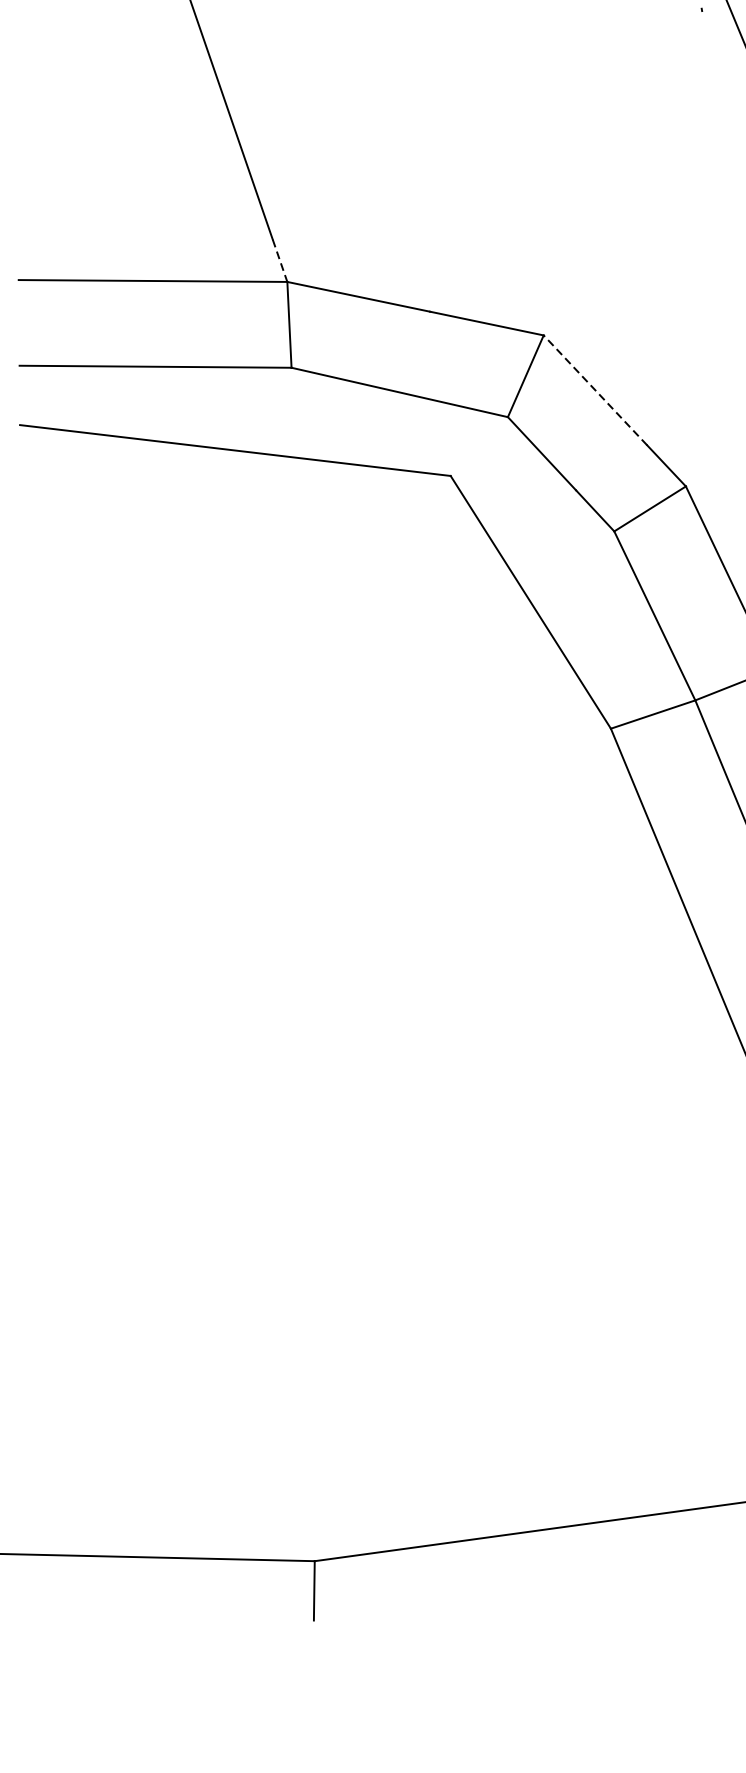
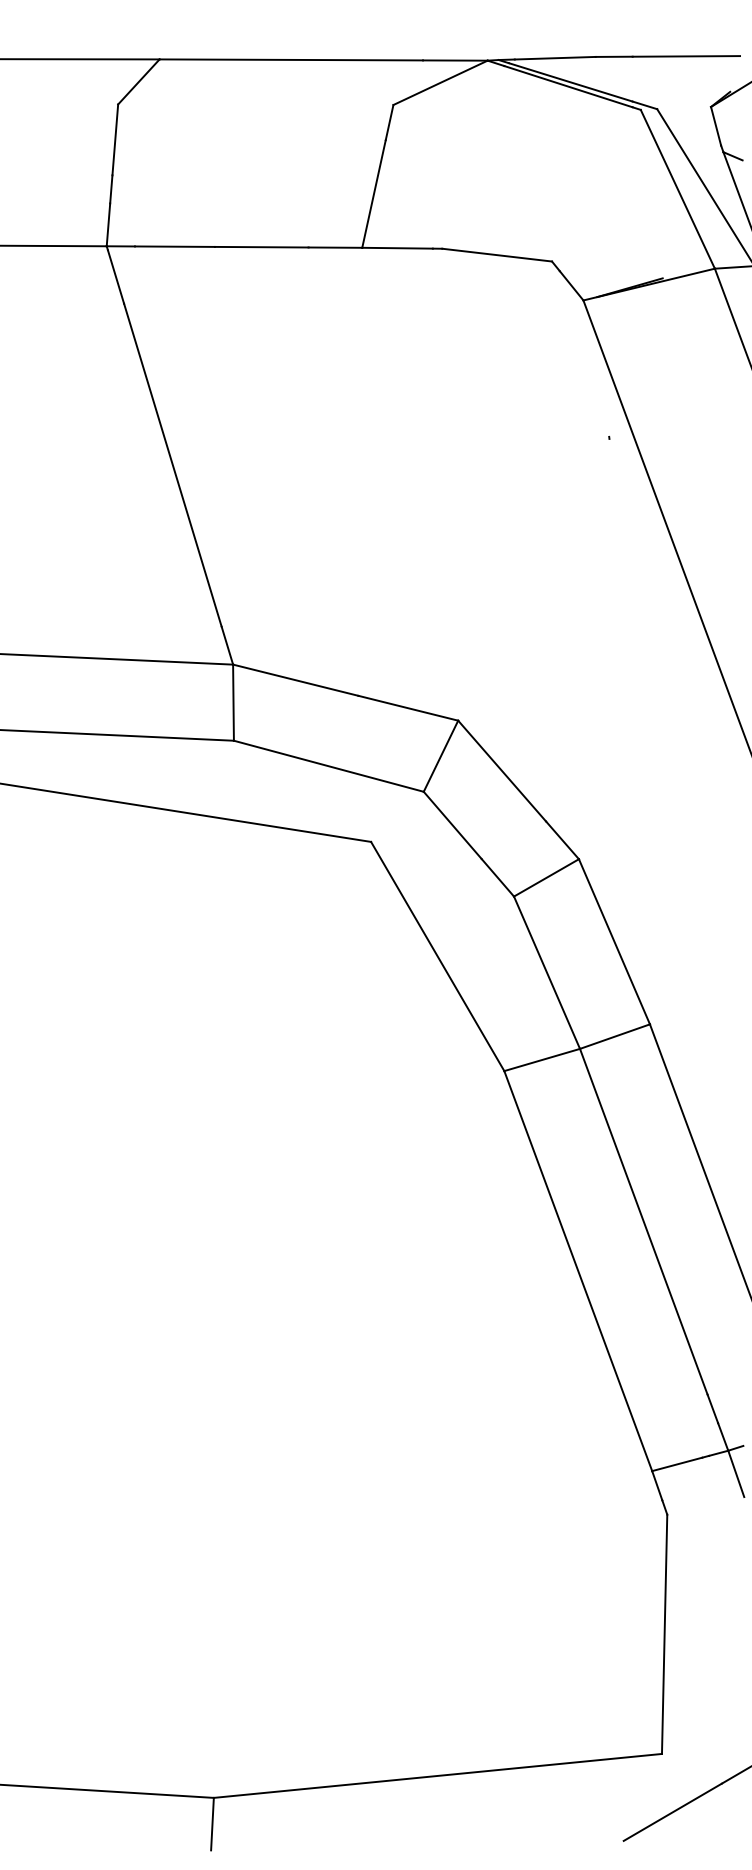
line: (280, 260) -> (227, 645), dashed -> solid
line: (595, 390) -> (502, 771), dashed -> solid

